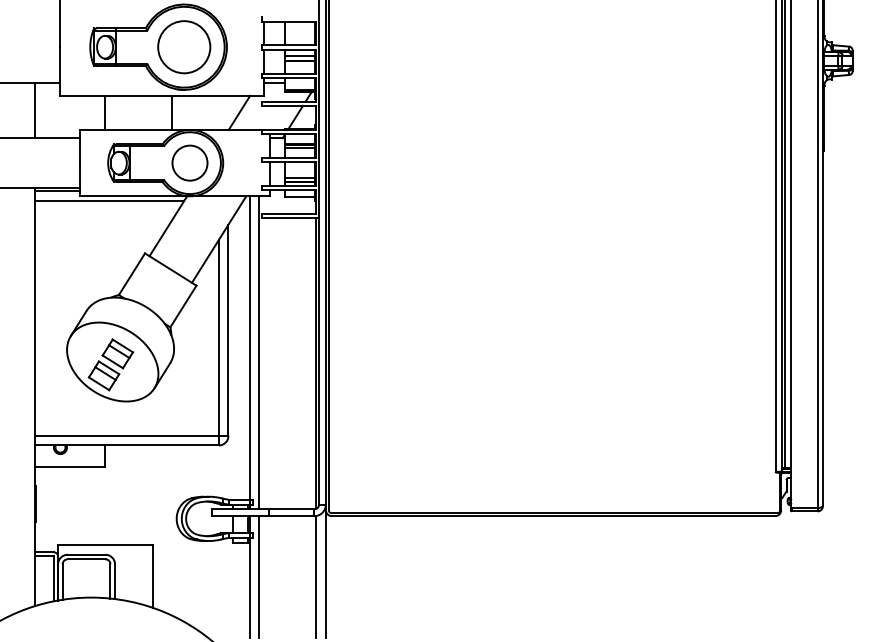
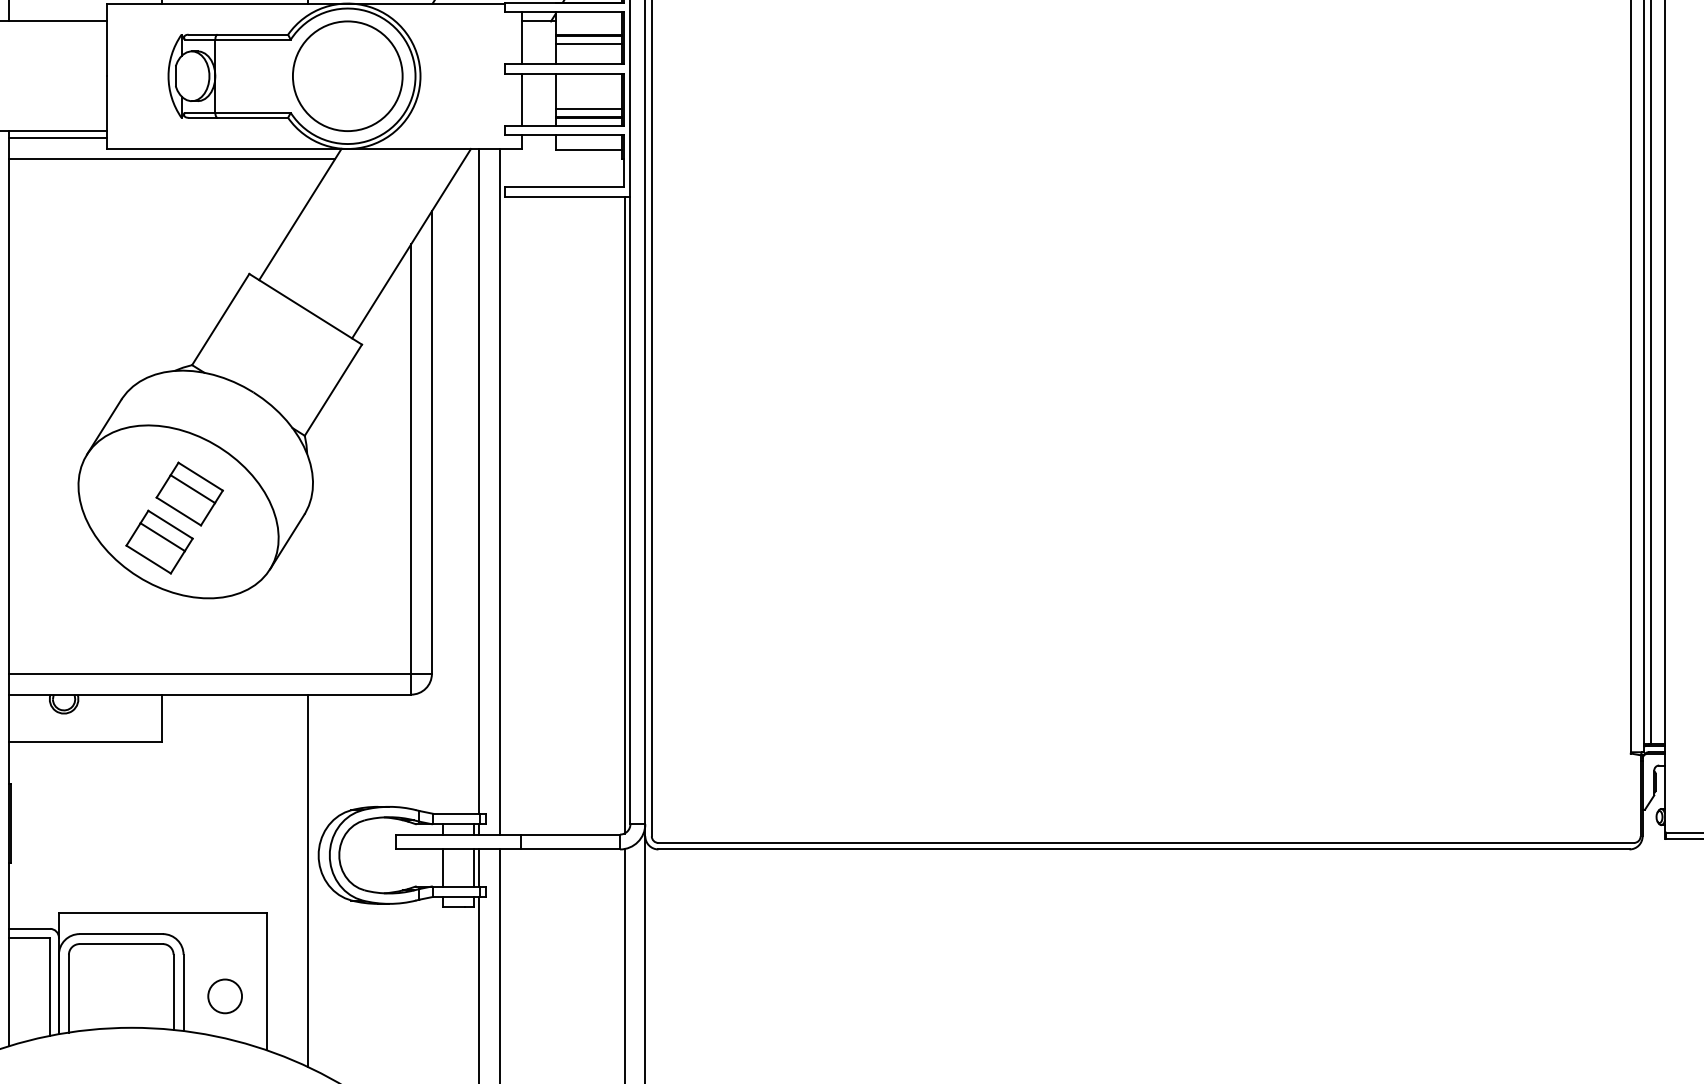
circle: (189, 163) -> (346, 77), size x1.43
line: (171, 530) -> (307, 880), added
circle: (133, 582) -> (224, 994), added

